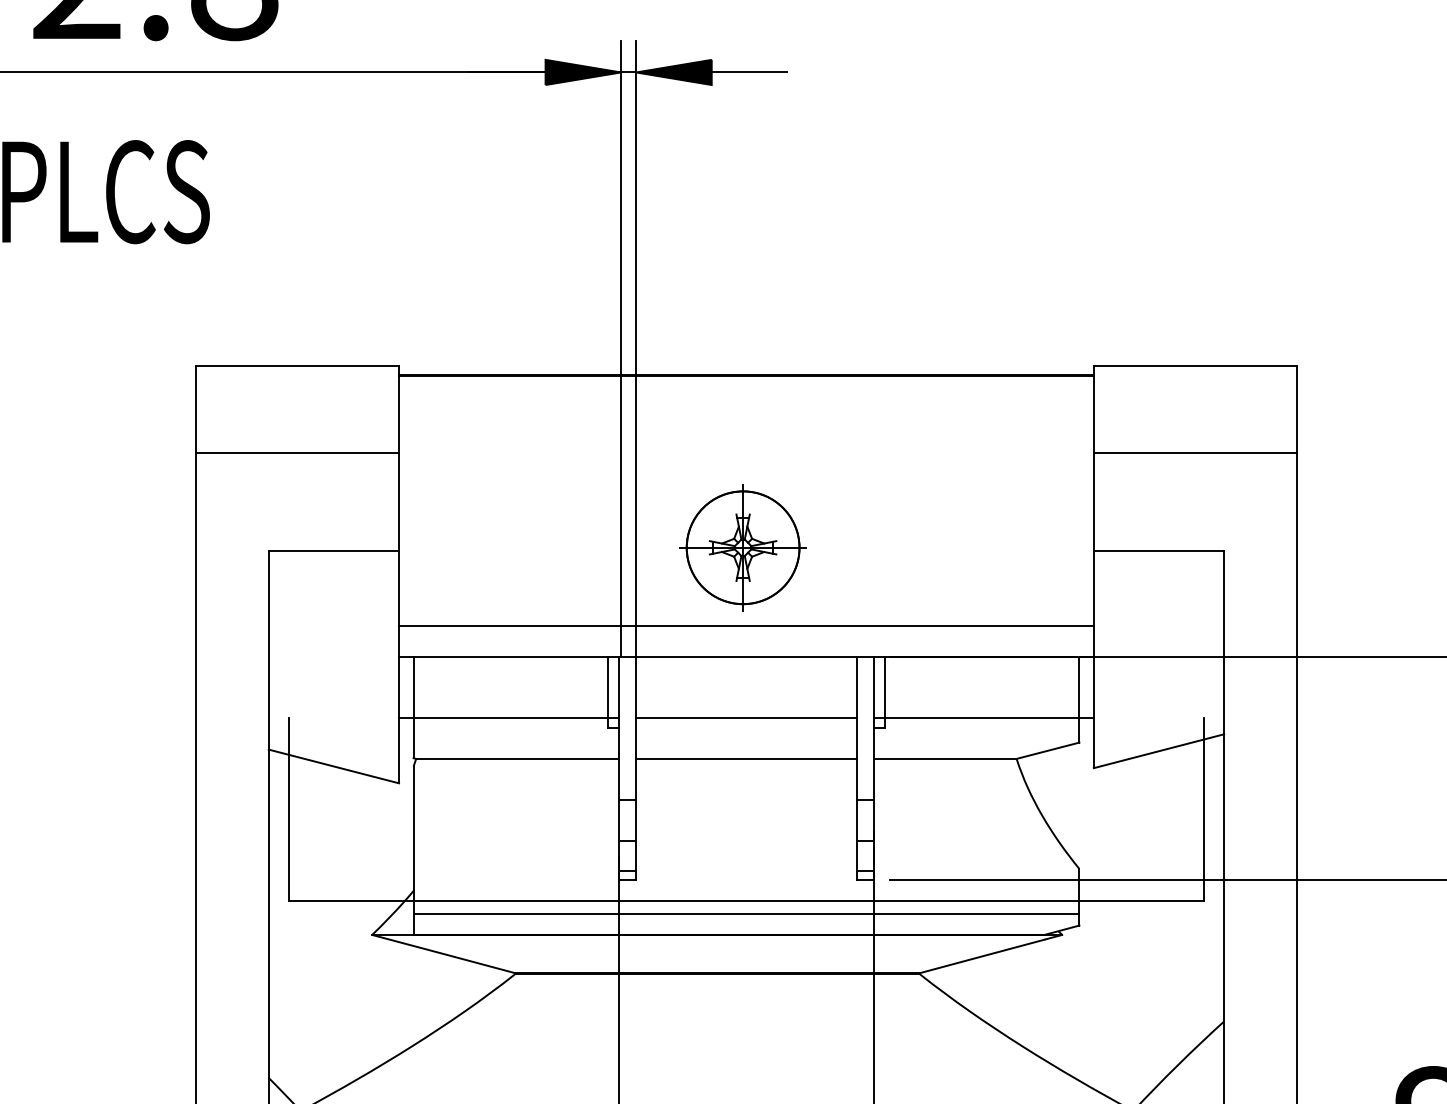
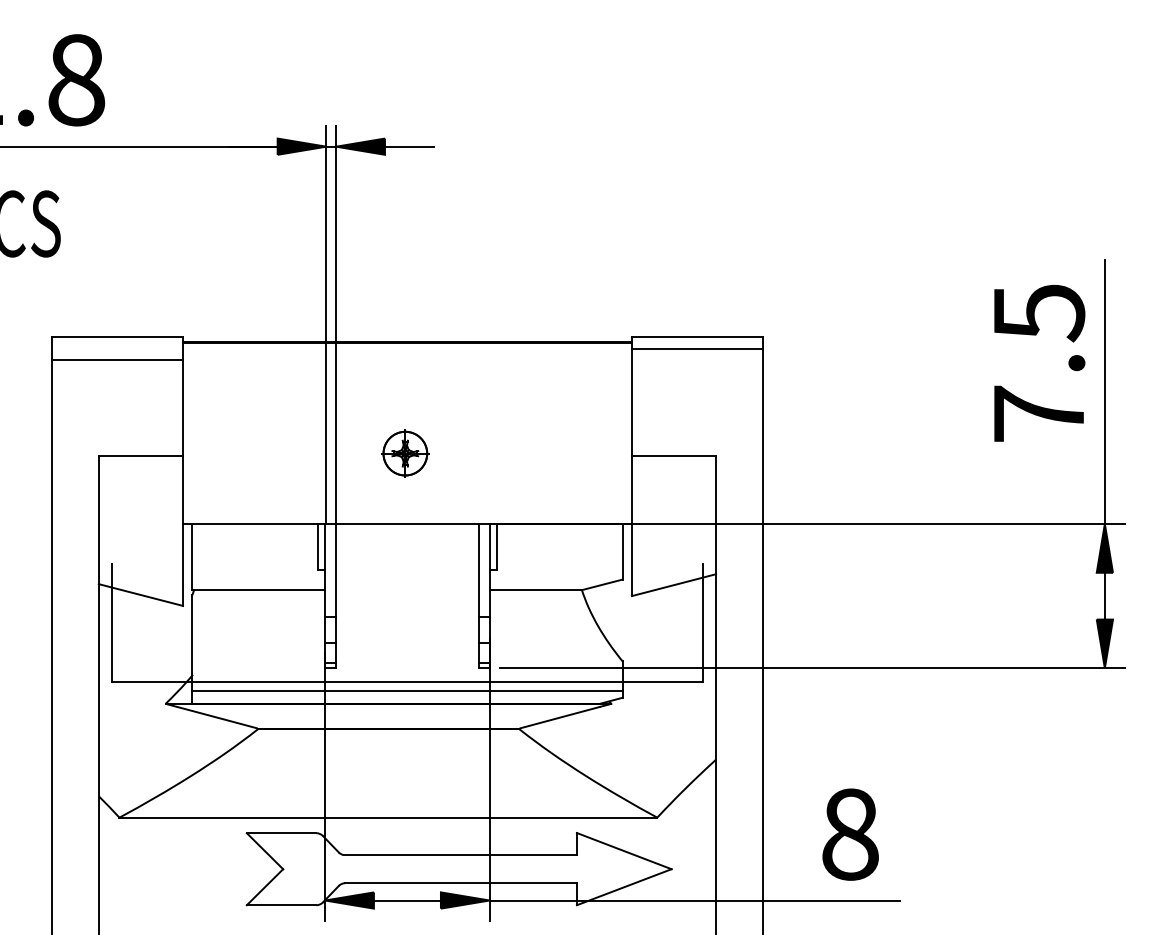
line: (297, 452) -> (117, 359), moved
line: (1193, 452) -> (696, 348), moved
part: (743, 547) -> (405, 453), size x0.6
line: (746, 626) -> (407, 504), removed
line: (509, 717) -> (254, 563), removed
line: (746, 717) -> (407, 563), removed
line: (983, 717) -> (560, 563), removed
line: (746, 759) -> (407, 590), removed

